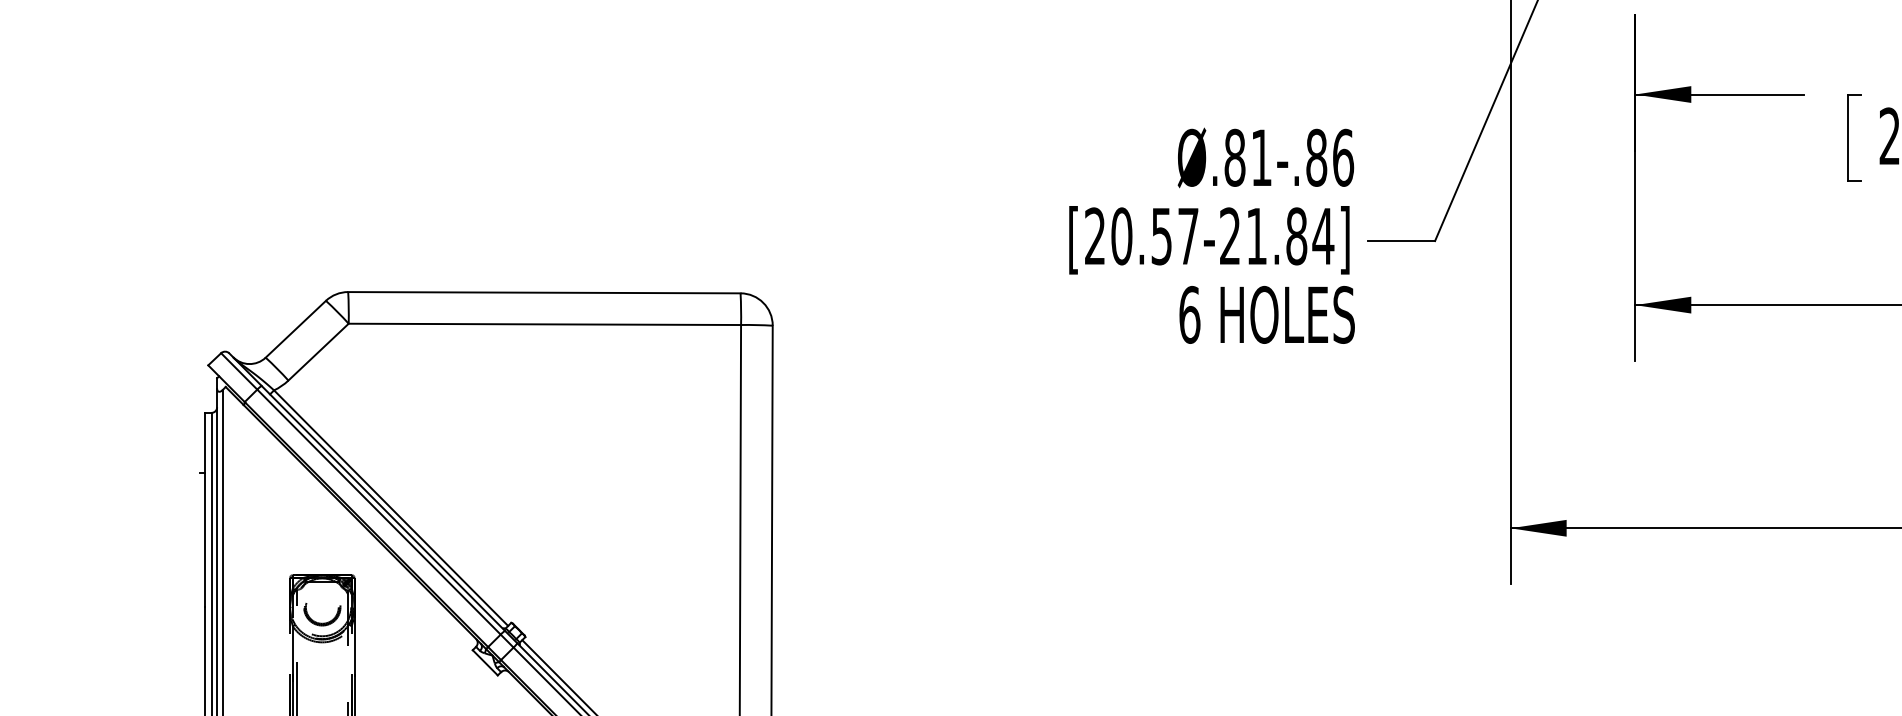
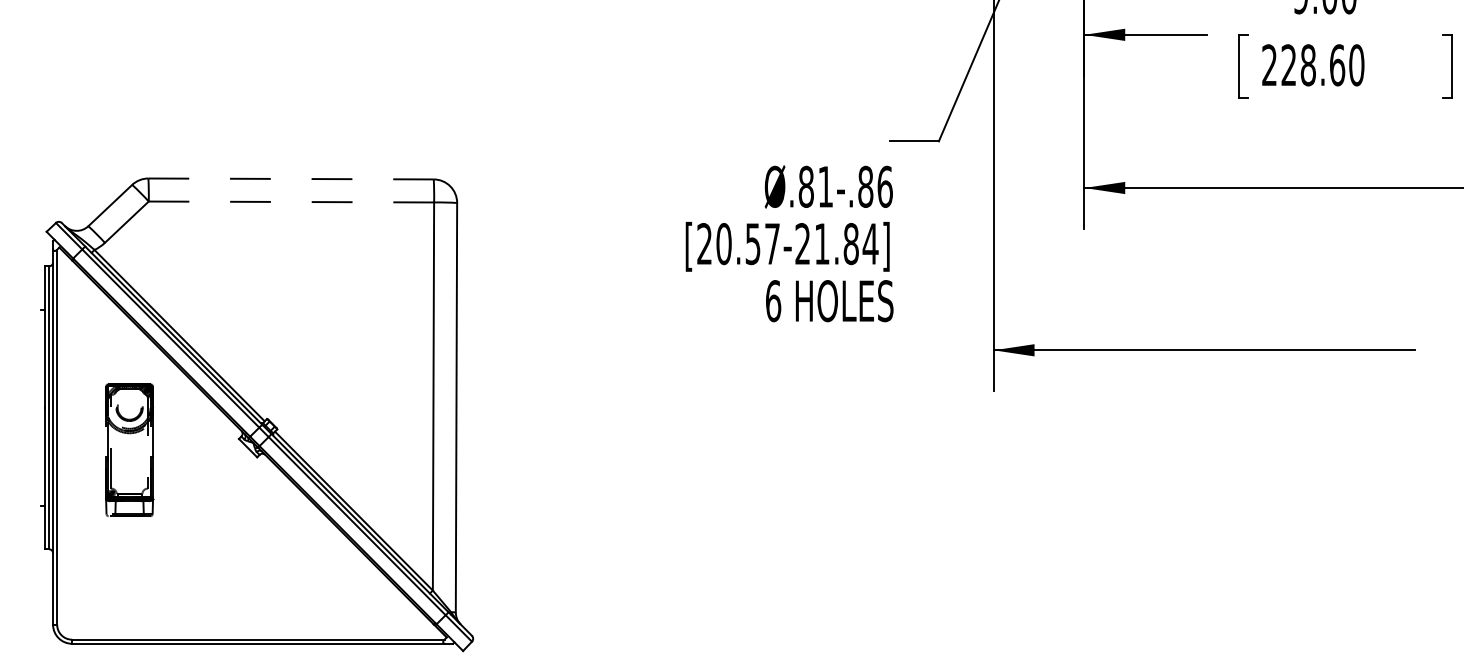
text: (1211, 235) -> (789, 243), moved
line: (544, 292) -> (291, 178), solid -> dashed
line: (544, 325) -> (291, 202), solid -> dashed

